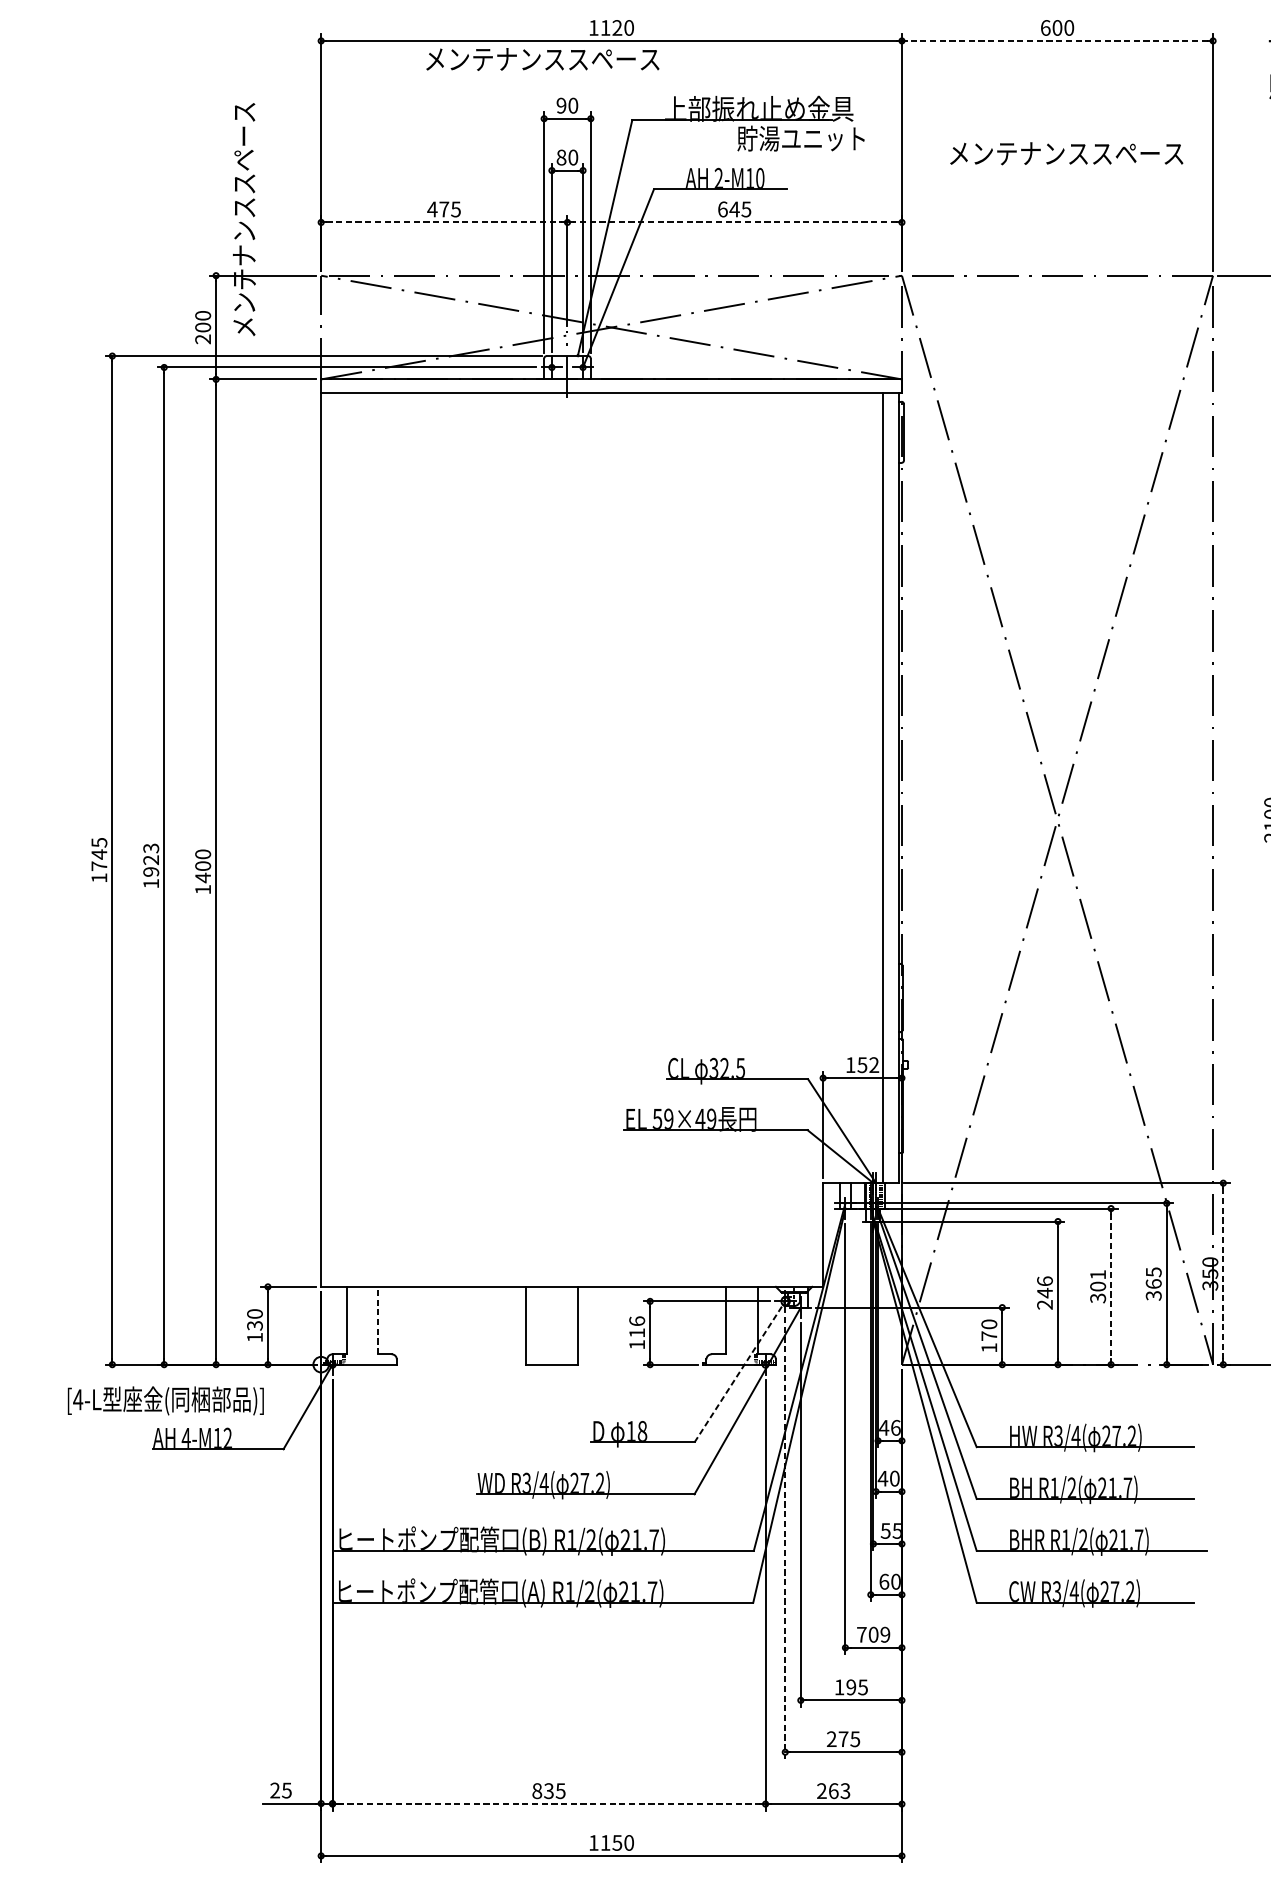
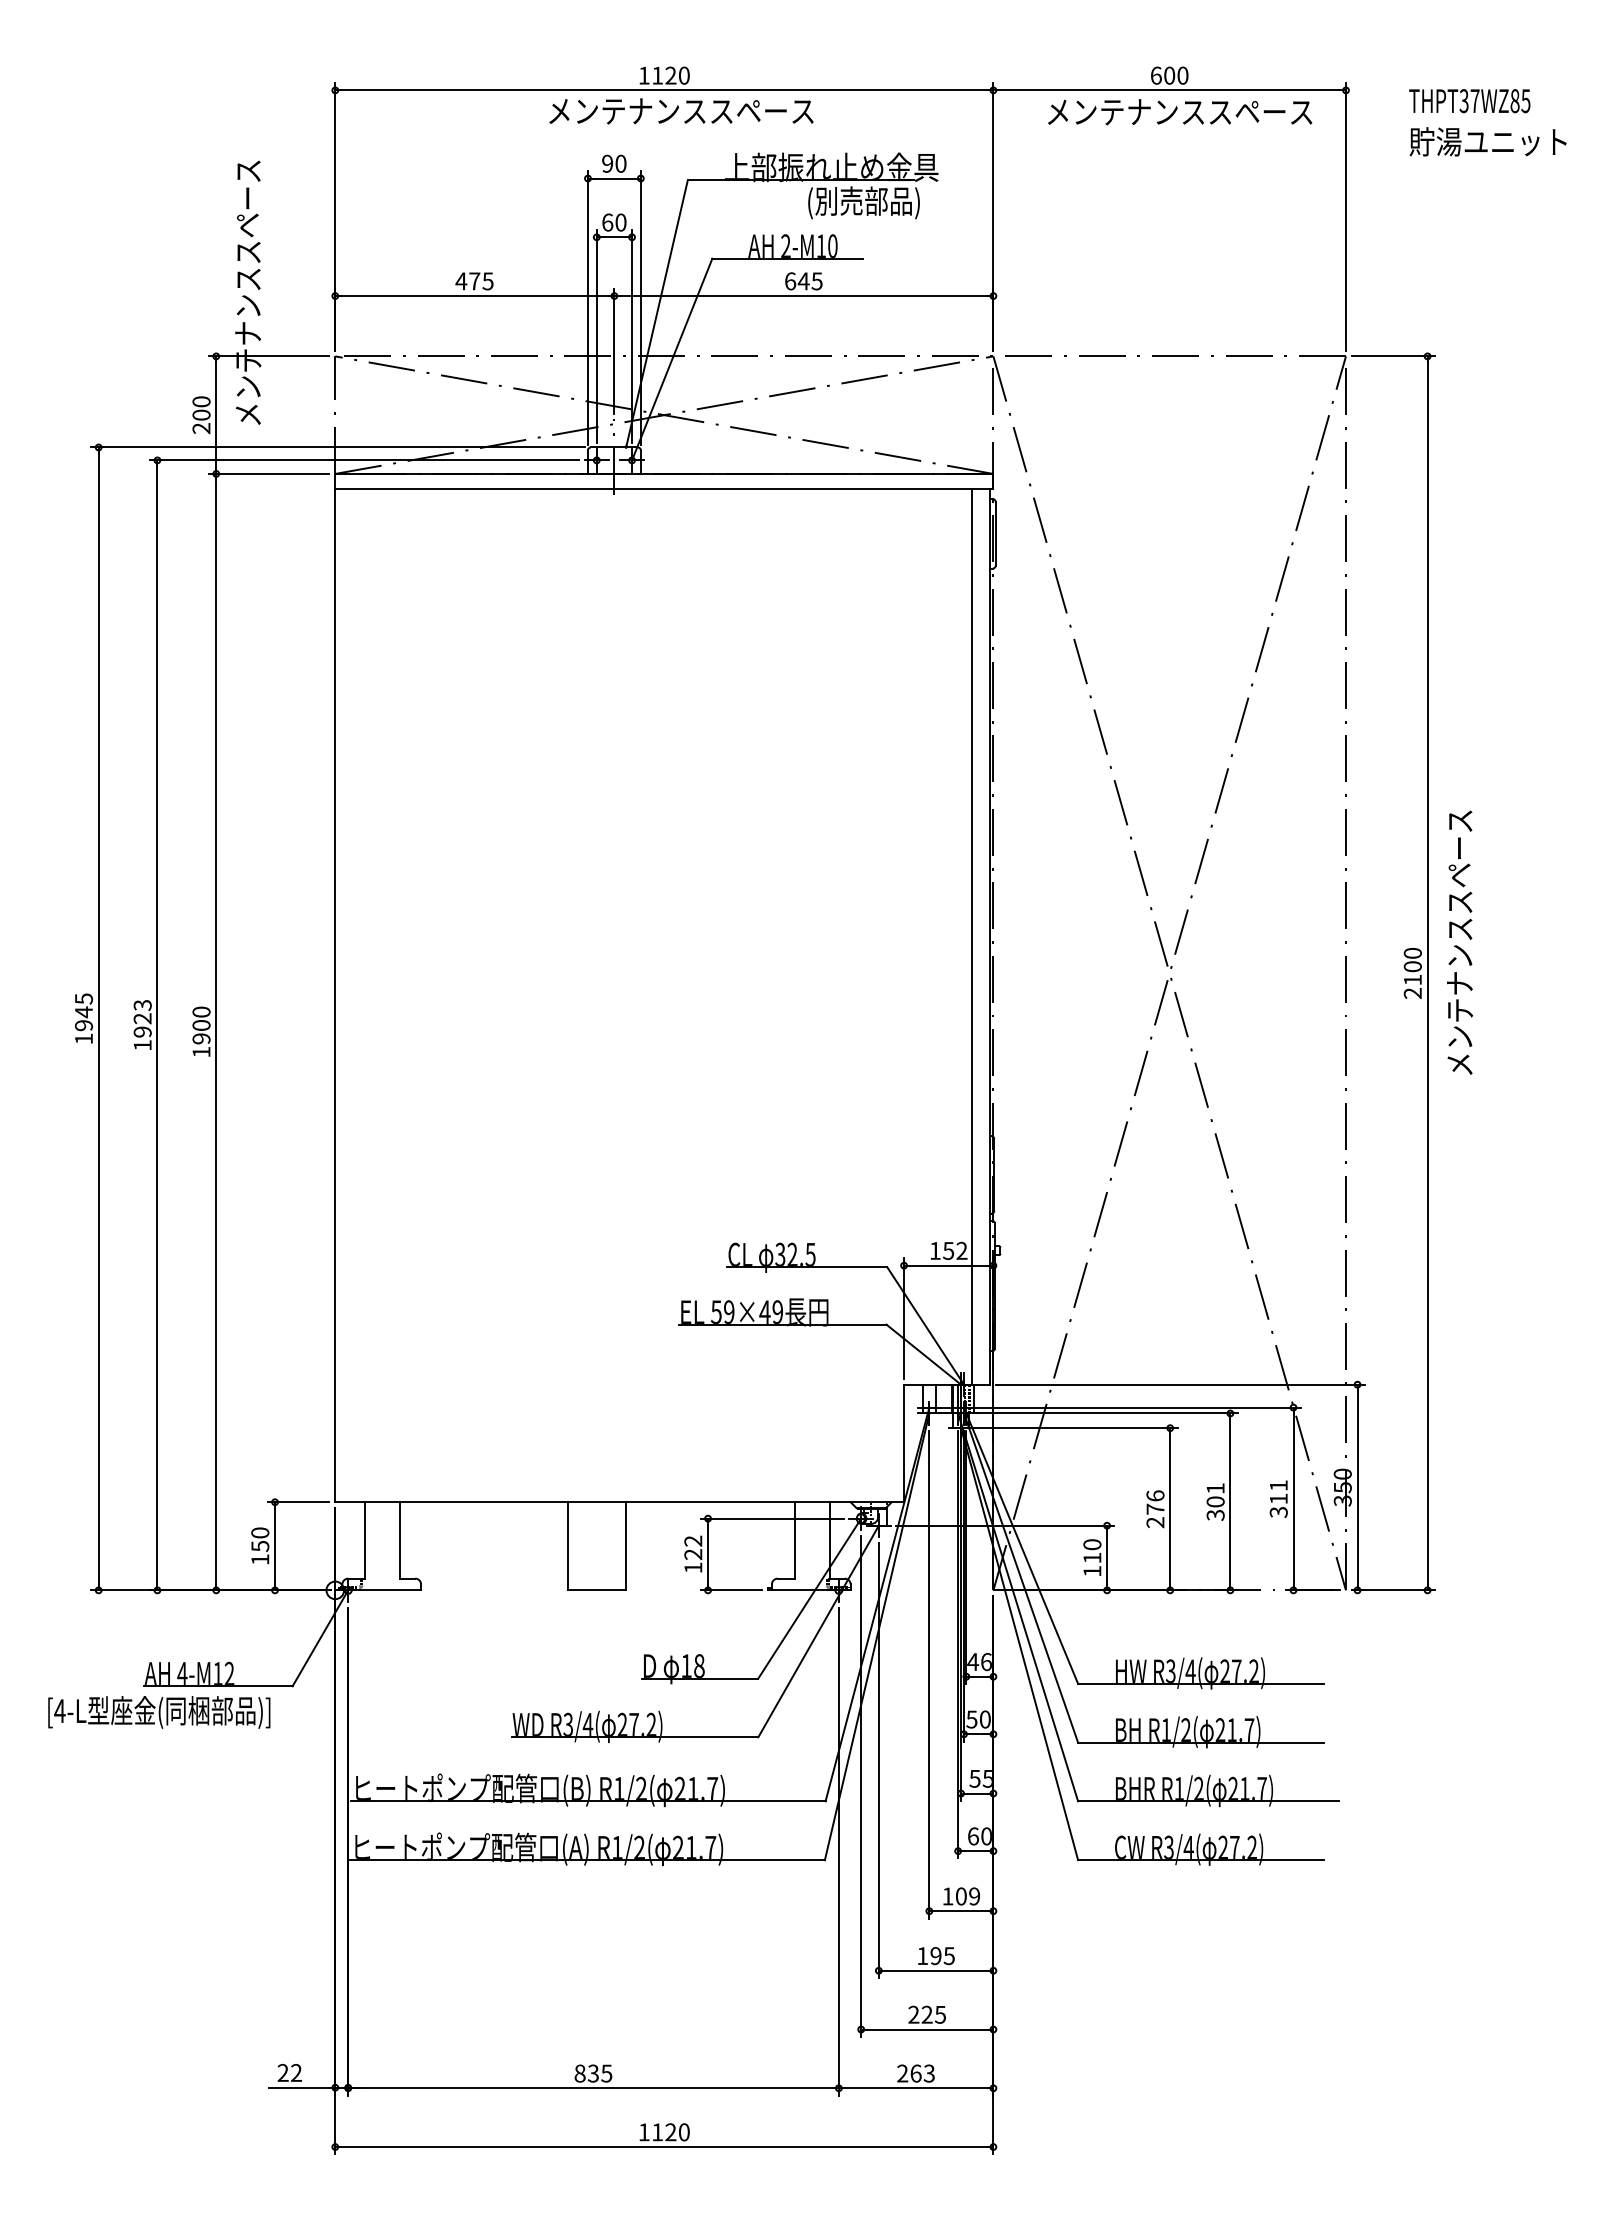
line: (1057, 41) -> (1169, 90), dashed -> solid
text: (542, 59) -> (681, 111), moved
text: (801, 139) -> (879, 202), 貯湯ユニット -> (別売部品)
text: (1067, 153) -> (1180, 112), moved
text: (561, 157) -> (607, 222), 80 -> 60
line: (444, 222) -> (474, 296), dashed -> solid
line: (734, 222) -> (803, 296), dashed -> solid
text: (98, 866) -> (83, 1025), 1745 -> 1945
text: (203, 877) -> (201, 1038), 1400 -> 1900
line: (1223, 1273) -> (1357, 1487), dashed -> solid
text: (1153, 1278) -> (1278, 1492), 365 -> 311
line: (1111, 1286) -> (1230, 1501), dashed -> solid
text: (1044, 1293) -> (1155, 1509), 246 -> 276
line: (378, 1319) -> (400, 1539), dashed -> solid
text: (254, 1325) -> (259, 1546), 130 -> 150
text: (637, 1326) -> (693, 1547), 116 -> 122
text: (989, 1335) -> (1092, 1557), 170 -> 110
line: (740, 1371) -> (810, 1598), dashed -> solid
text: (166, 1400) -> (159, 1712), moved
text: (882, 1478) -> (971, 1719), 40 -> 50
line: (785, 1538) -> (861, 1787), dashed -> solid
text: (861, 1634) -> (947, 1896), 709 -> 109
text: (842, 1738) -> (926, 2014), 275 -> 225
text: (286, 1791) -> (295, 2073), 25 -> 22
line: (549, 1804) -> (594, 2088), dashed -> solid
text: (616, 1843) -> (670, 2132), 1150 -> 1120

